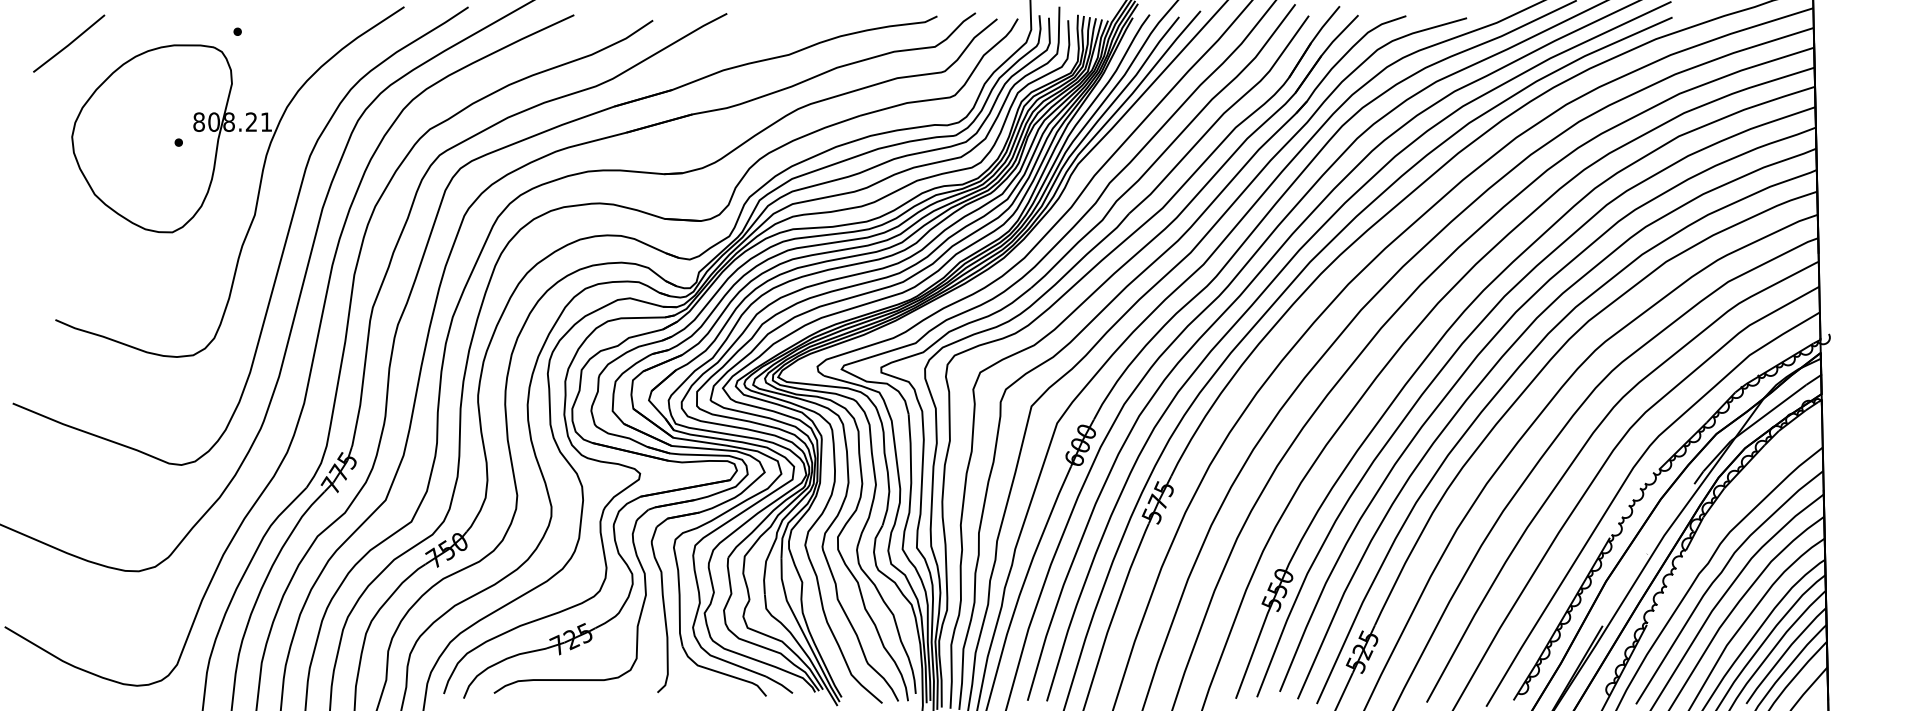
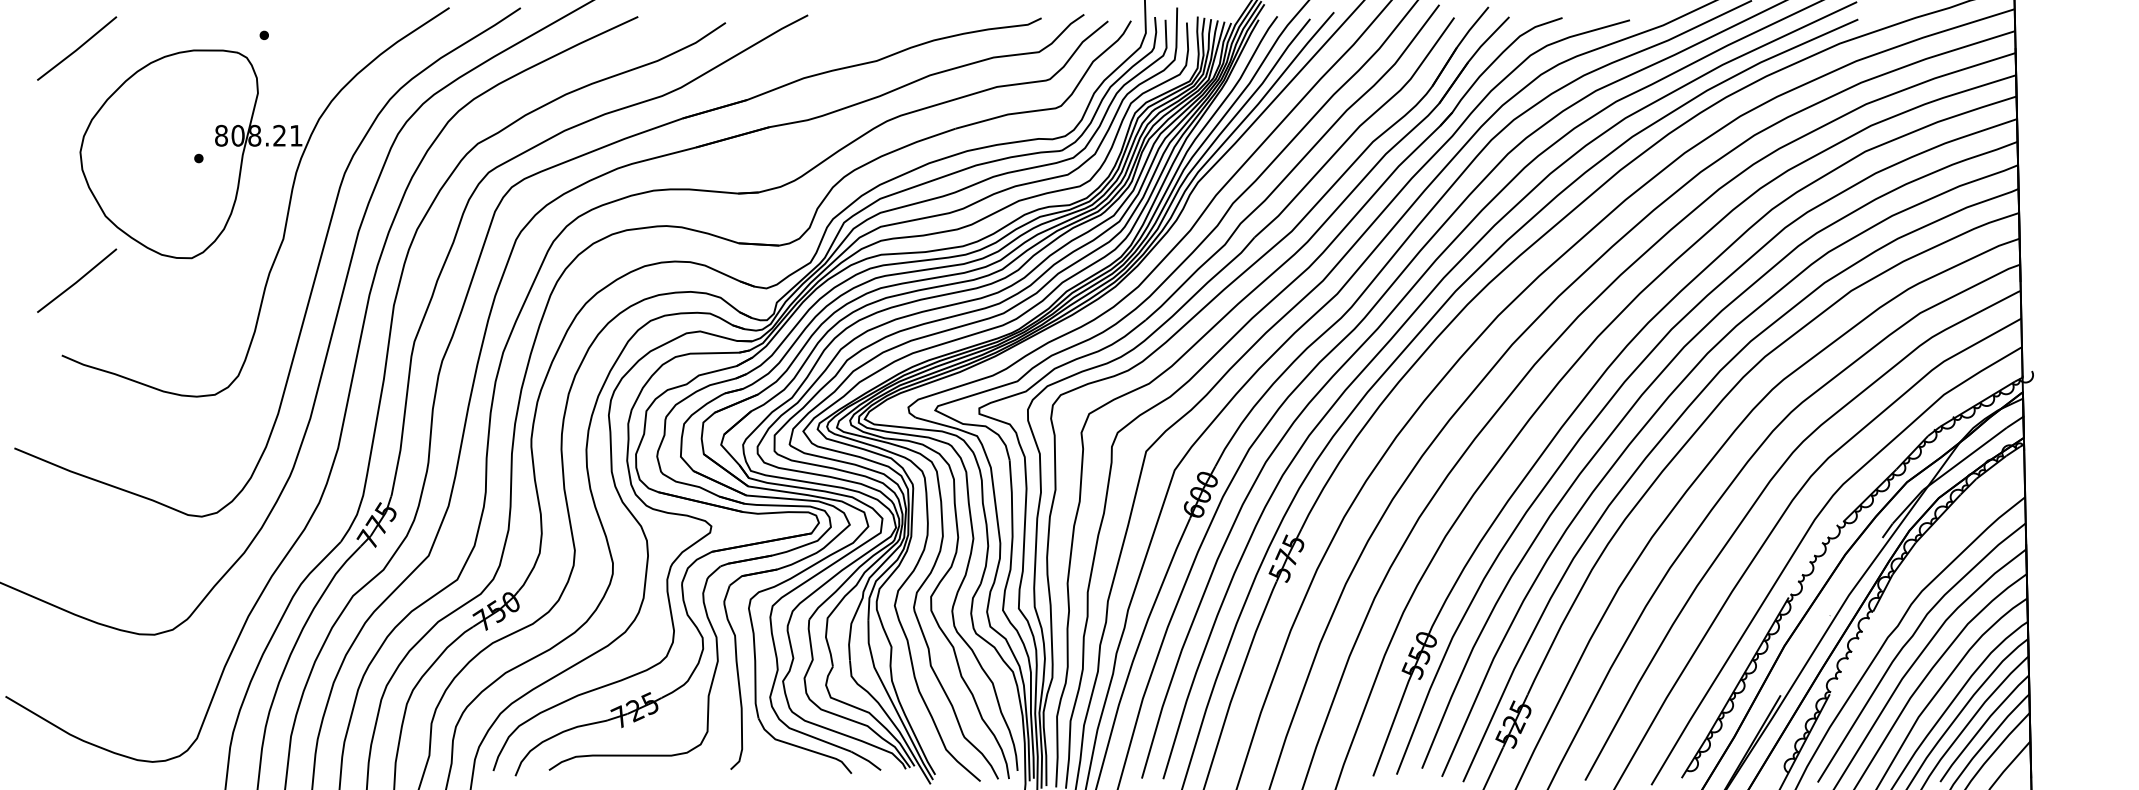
line: (69, 252) -> (77, 280), added

